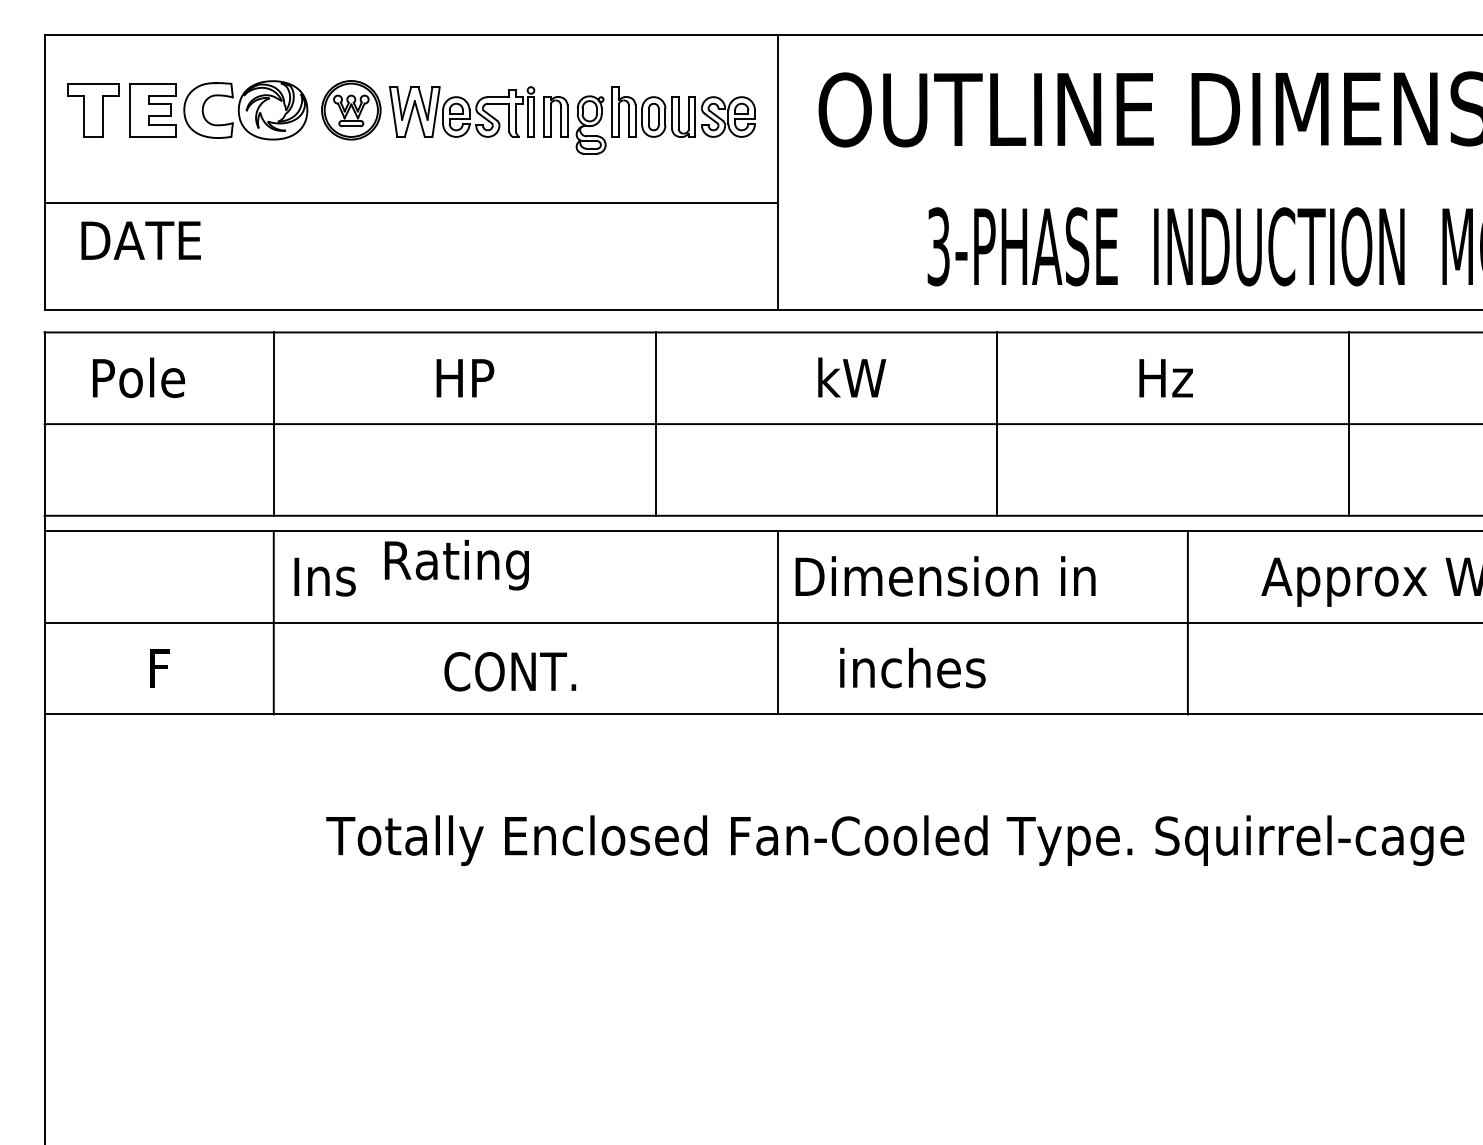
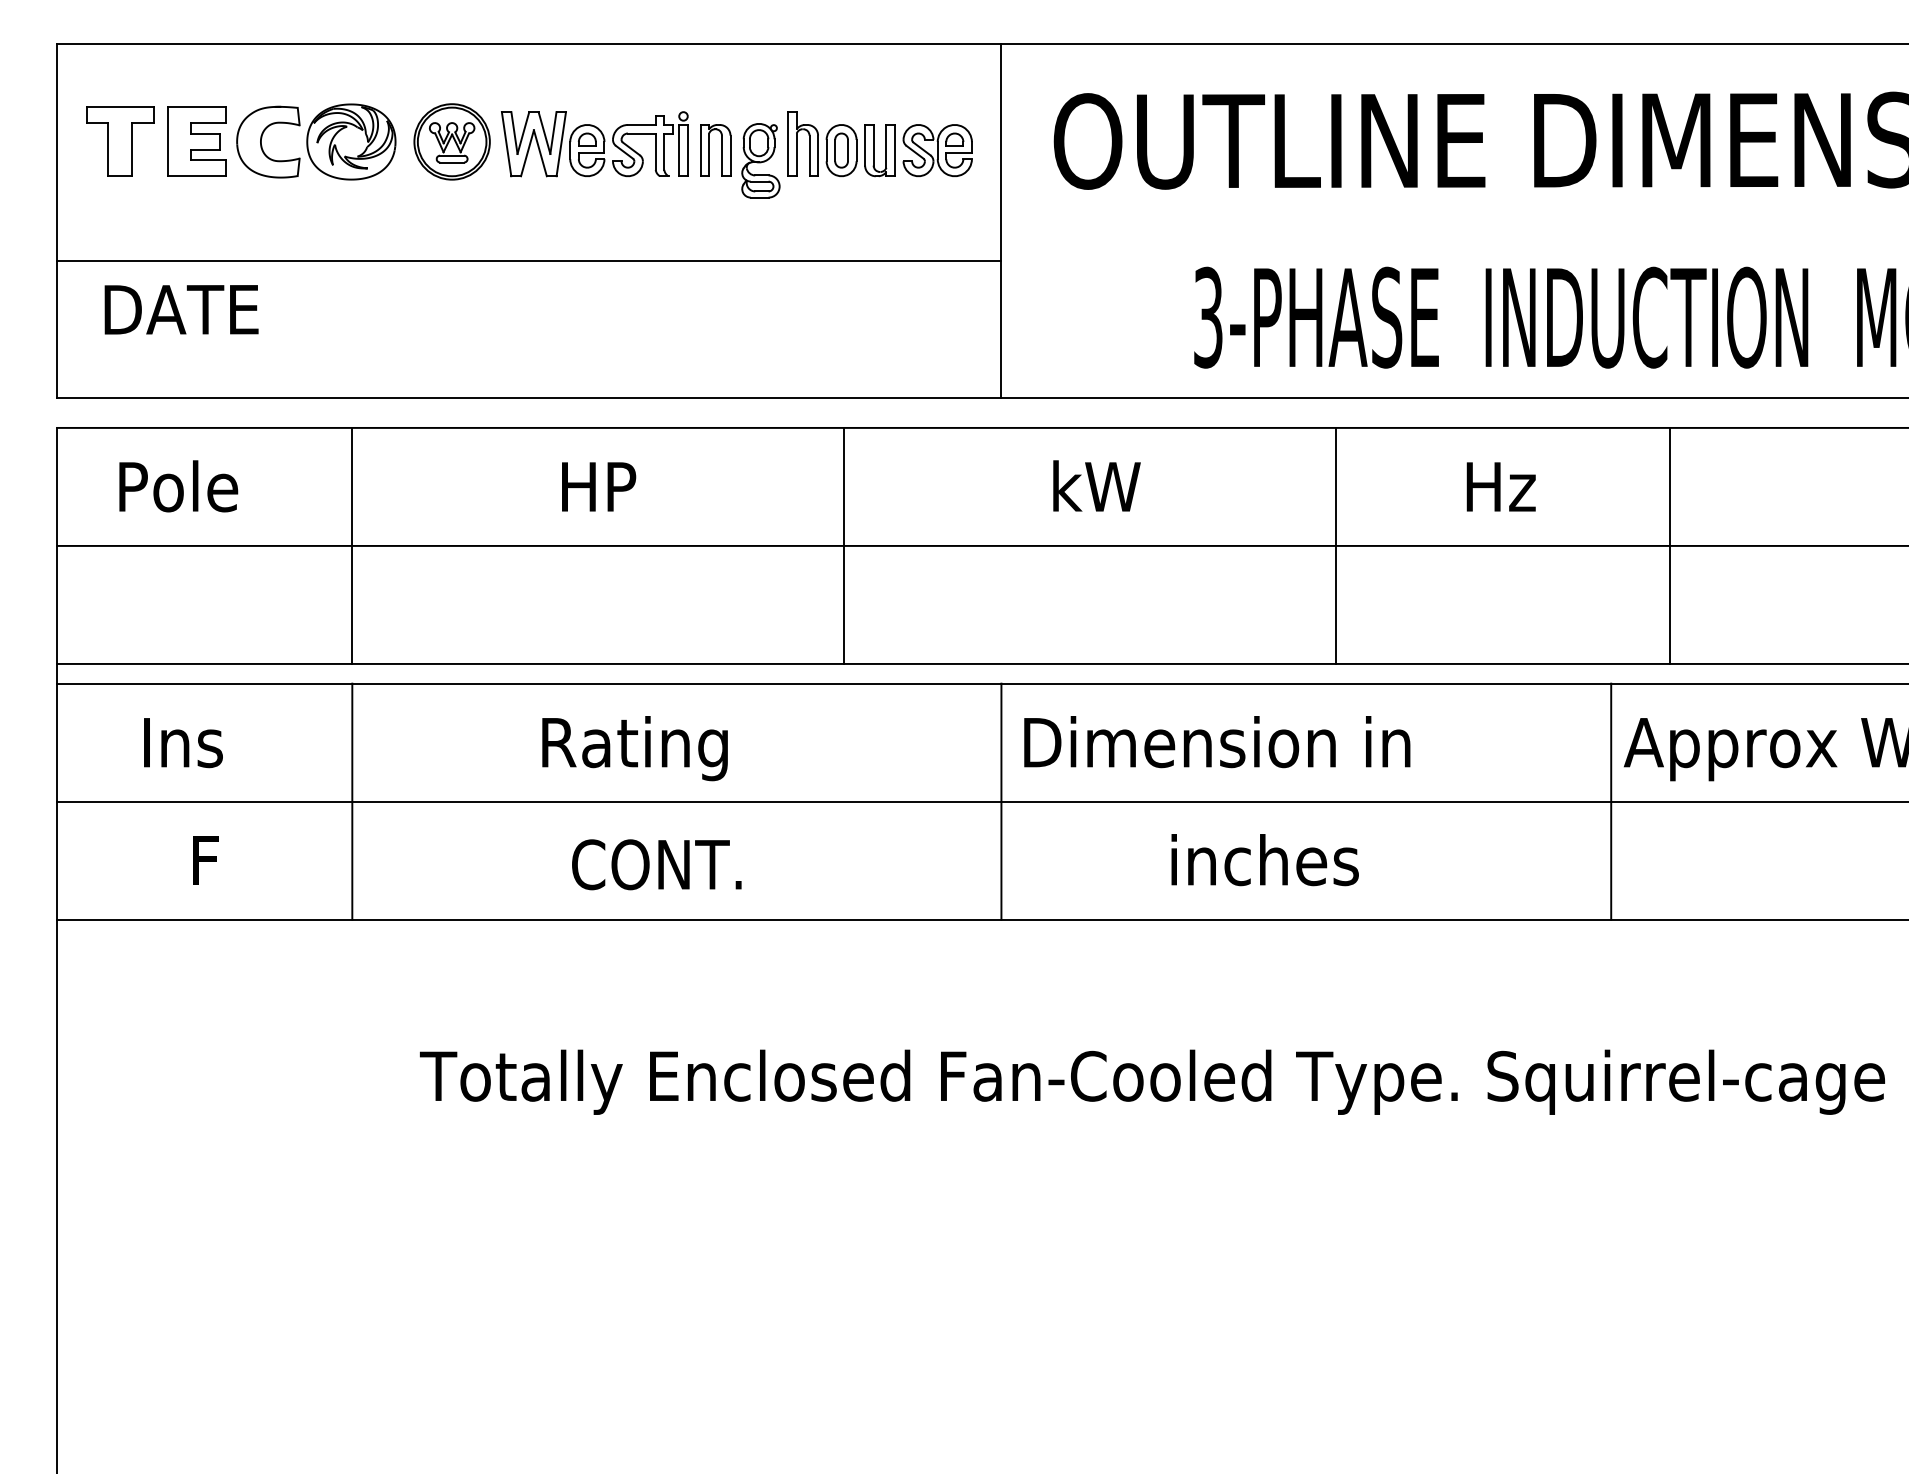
line: (997, 423) -> (1335, 545), moved
line: (1348, 423) -> (1670, 545), moved
text: (456, 565) -> (634, 748), moved
text: (325, 577) -> (183, 743), moved
line: (1188, 622) -> (1611, 801), moved
text: (912, 668) -> (1264, 860), moved

